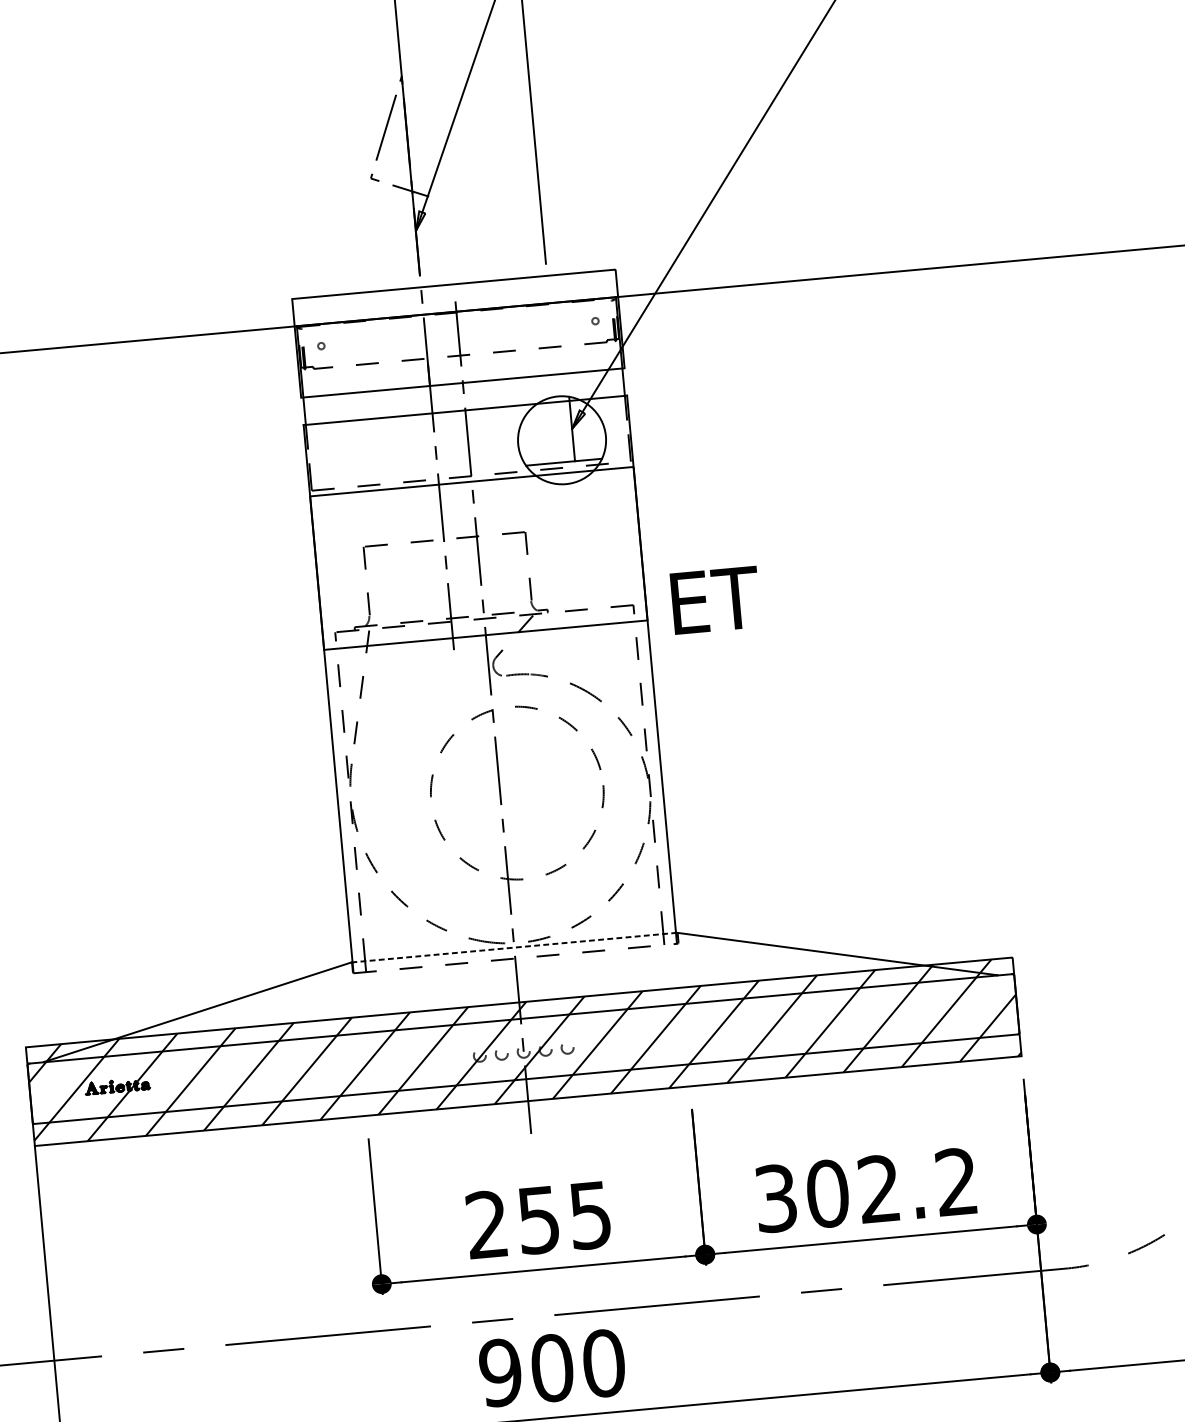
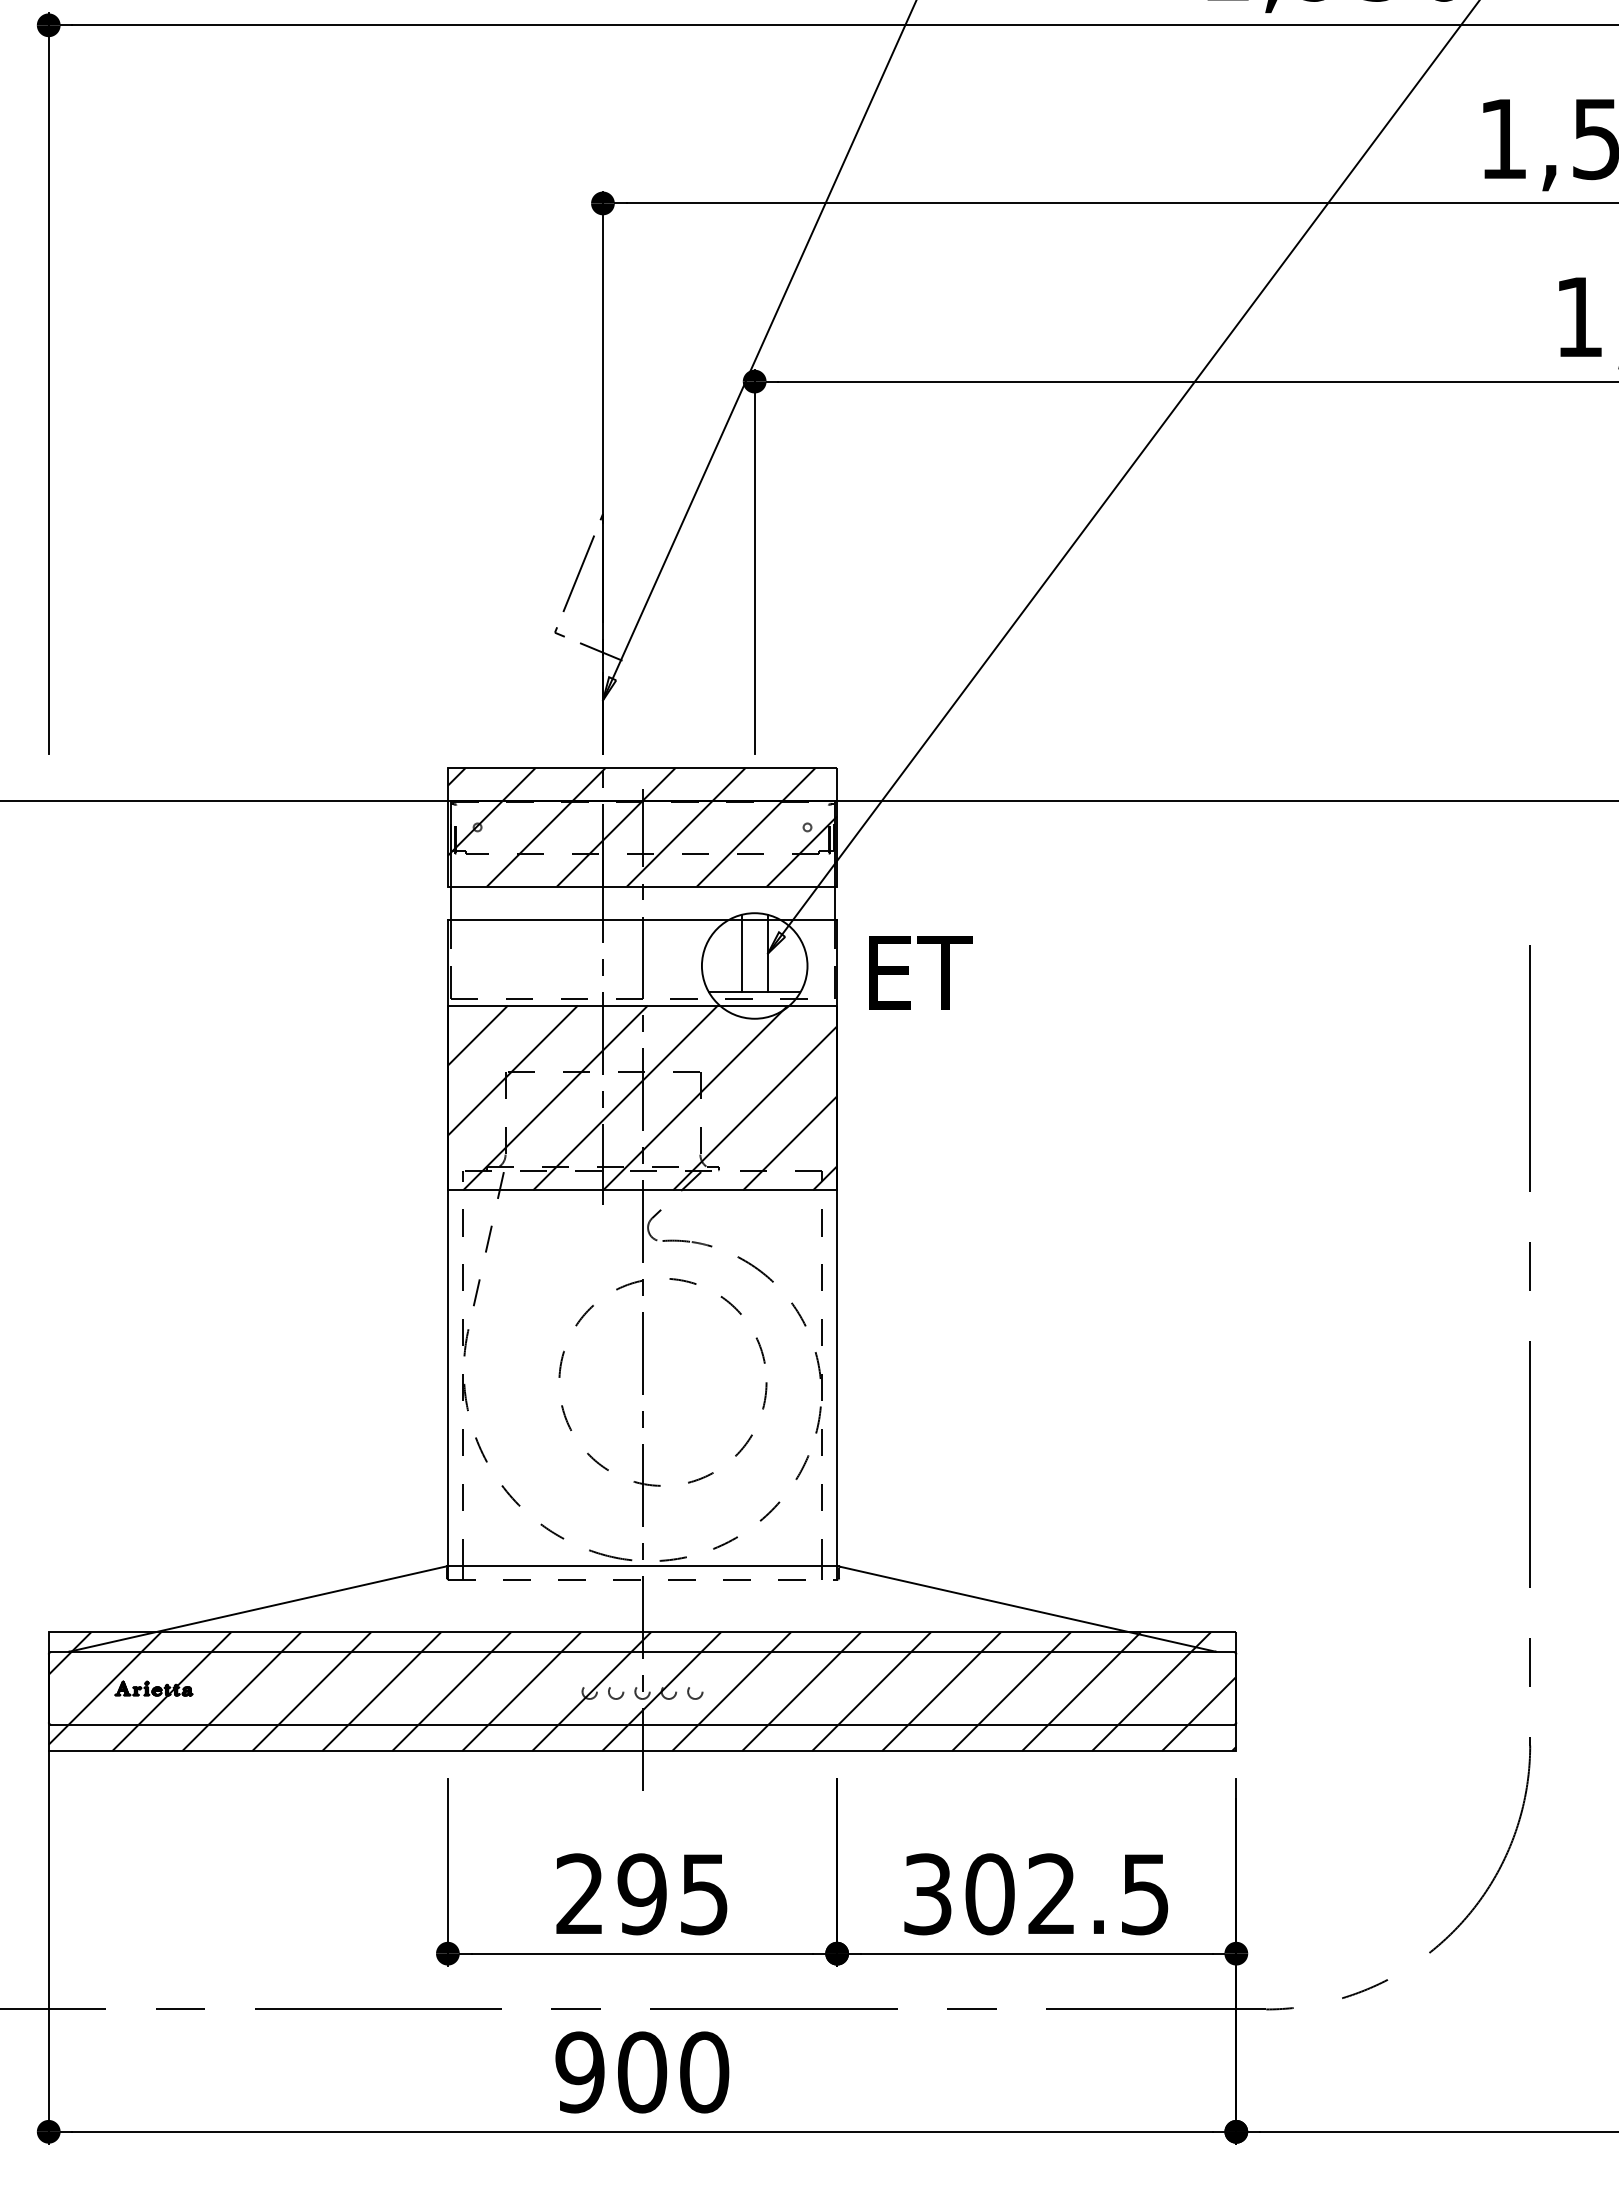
hatch: (458, 333) -> (642, 827), added
line: (550, 430) -> (741, 953), added
hatch: (478, 558) -> (642, 1097), added
text: (715, 600) -> (920, 972), moved
line: (514, 947) -> (642, 1566), dashed -> solid
text: (956, 1182) -> (1144, 1894), 302.2 -> 302.5
text: (538, 1220) -> (641, 1894), 255 -> 295

